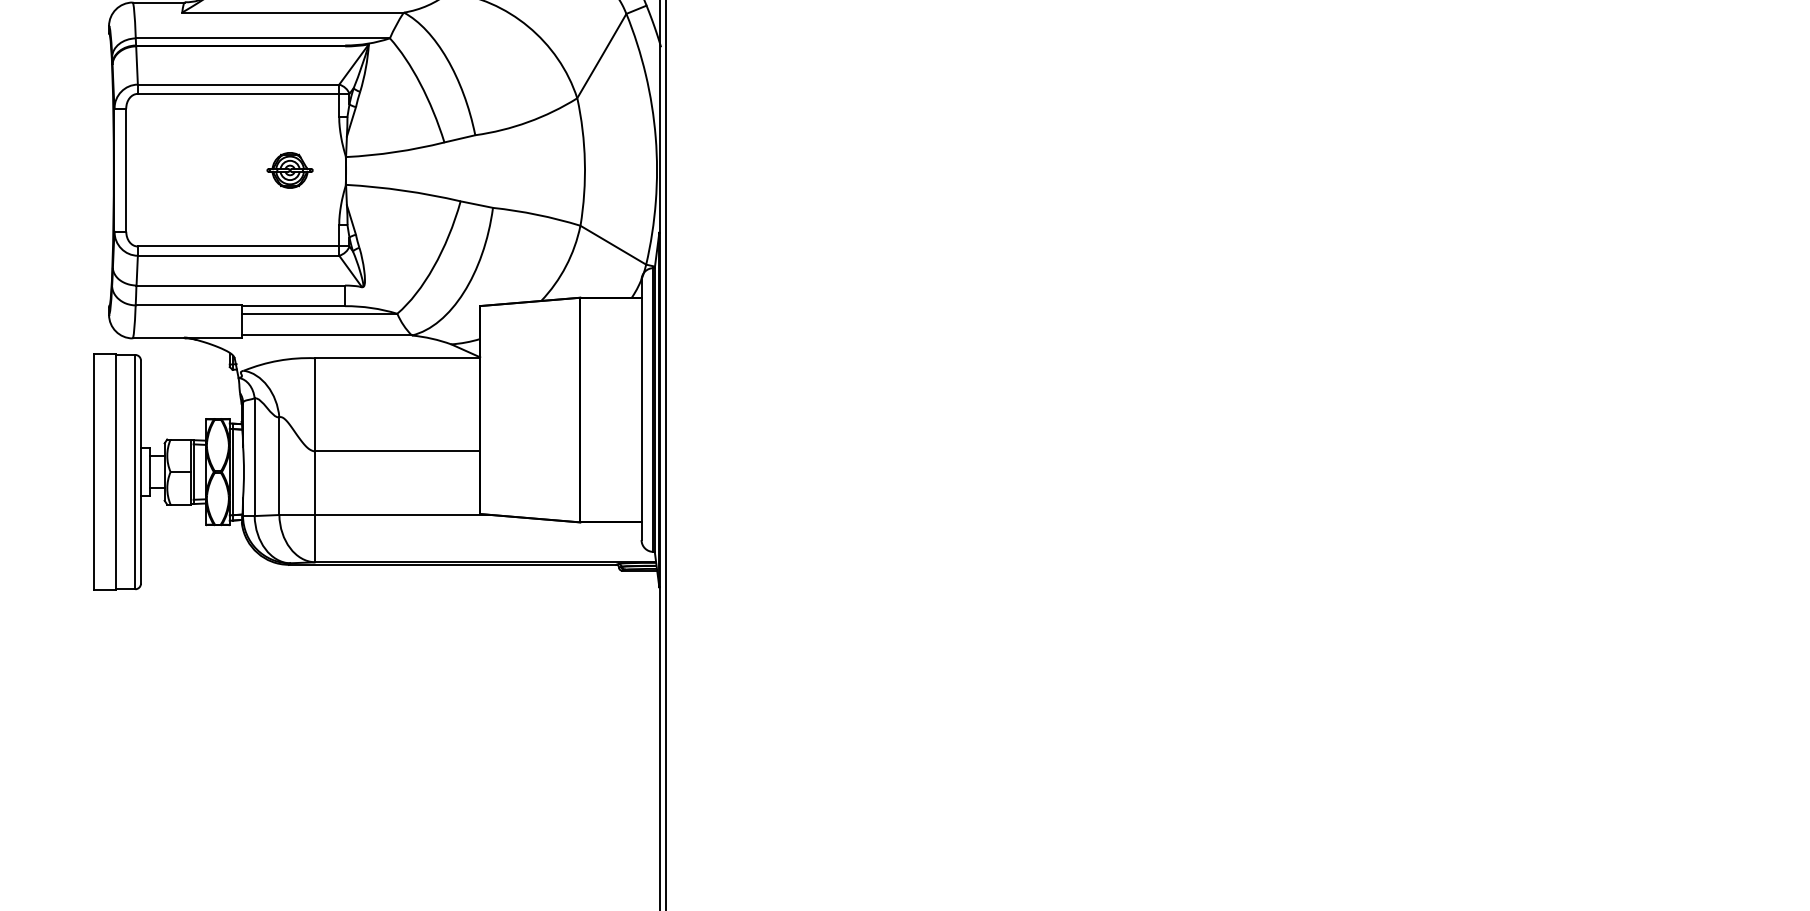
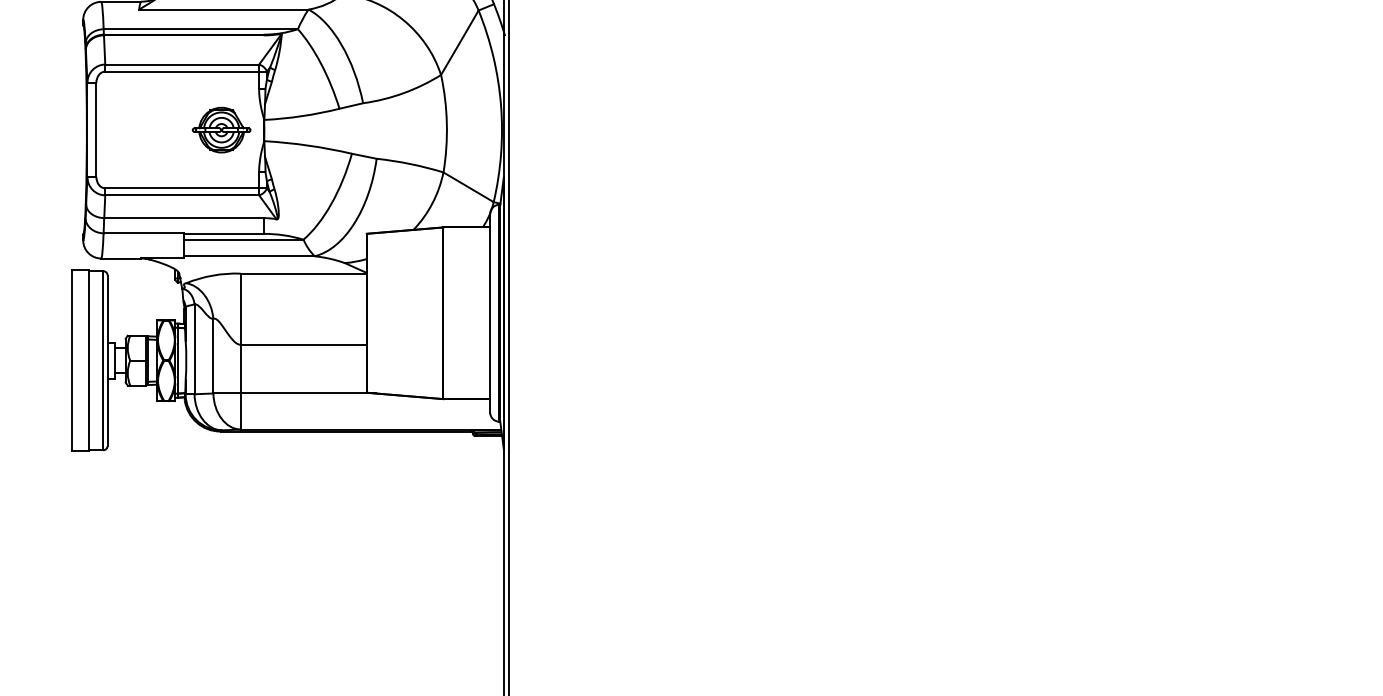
part: (289, 170) -> (221, 130), size x1.67

